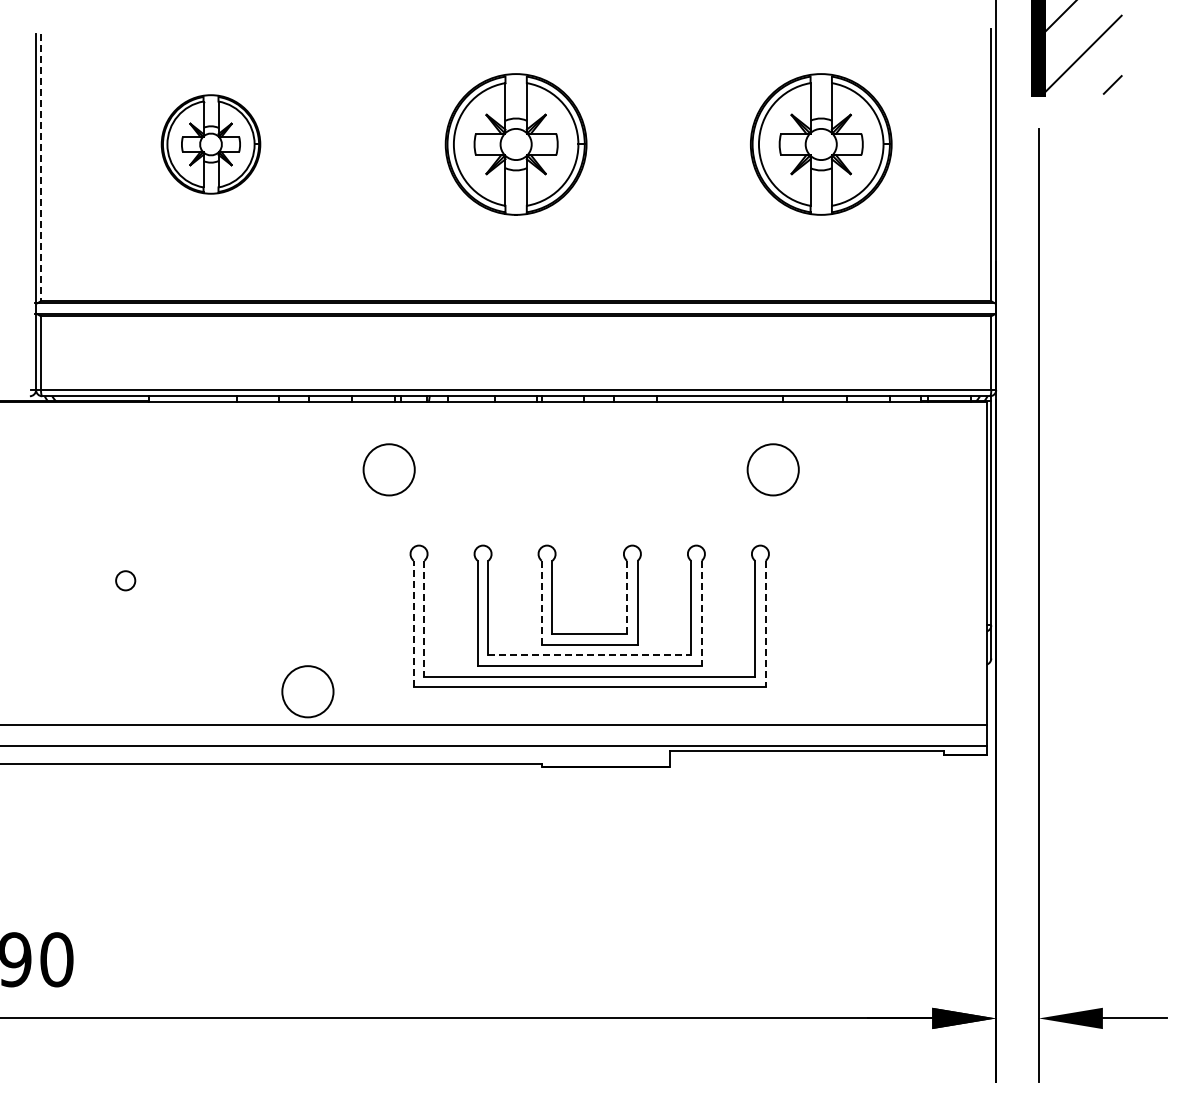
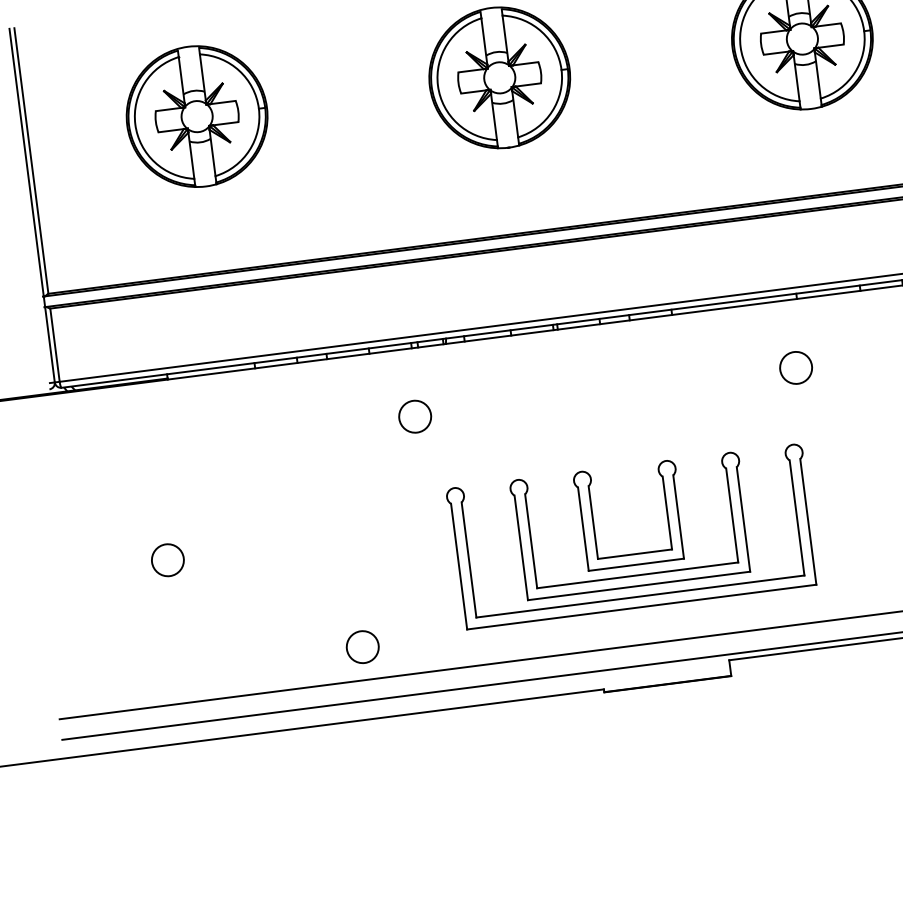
part: (210, 144) -> (196, 116), size x1.43
line: (41, 167) -> (31, 161), dashed -> solid
circle: (389, 469) -> (415, 416), size x0.62
circle: (773, 469) -> (796, 367), size x0.62
circle: (125, 580) -> (167, 559), size x1.67
line: (627, 597) -> (667, 513), dashed -> solid
line: (541, 602) -> (583, 528), dashed -> solid
line: (701, 613) -> (743, 519), dashed -> solid
line: (424, 619) -> (469, 560), dashed -> solid
line: (413, 623) -> (458, 566), dashed -> solid
line: (765, 624) -> (808, 522), dashed -> solid
line: (590, 655) -> (638, 575), dashed -> solid
circle: (307, 691) -> (362, 646), size x0.62

